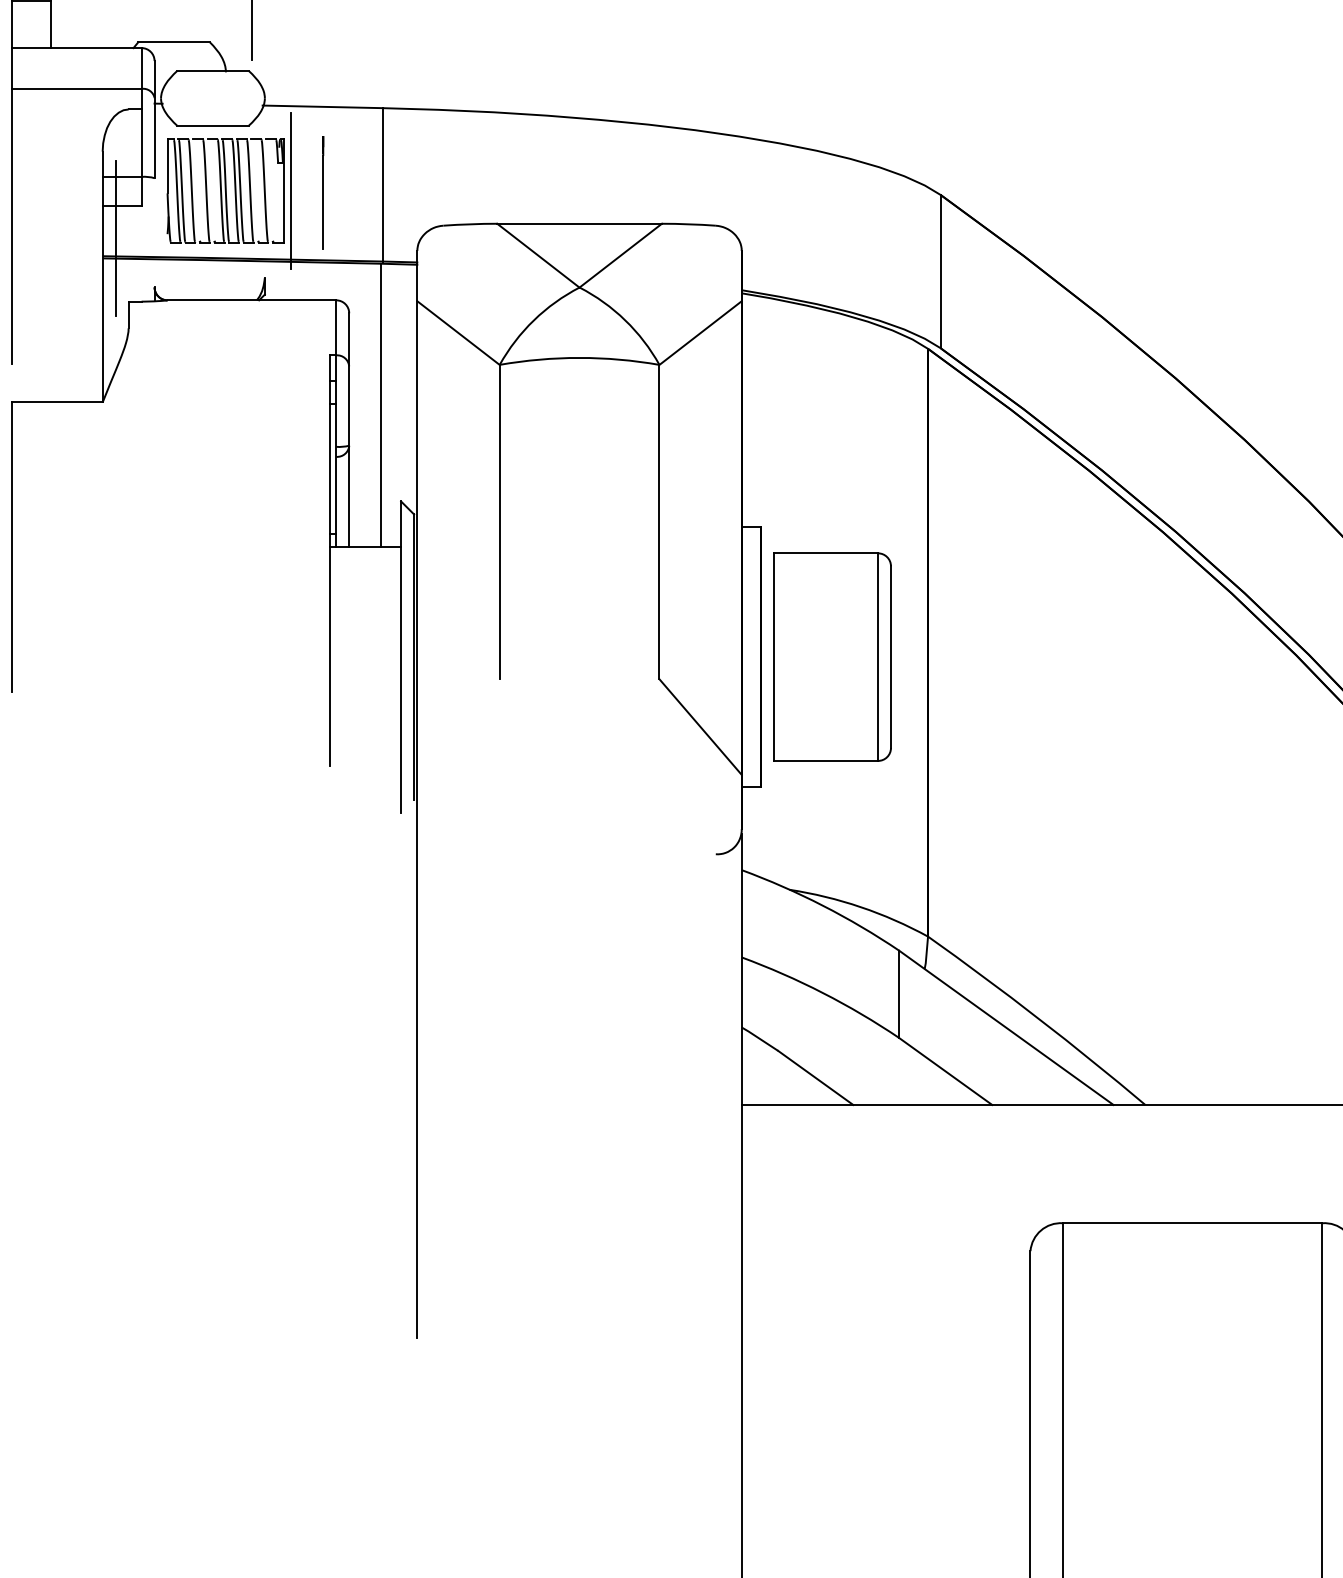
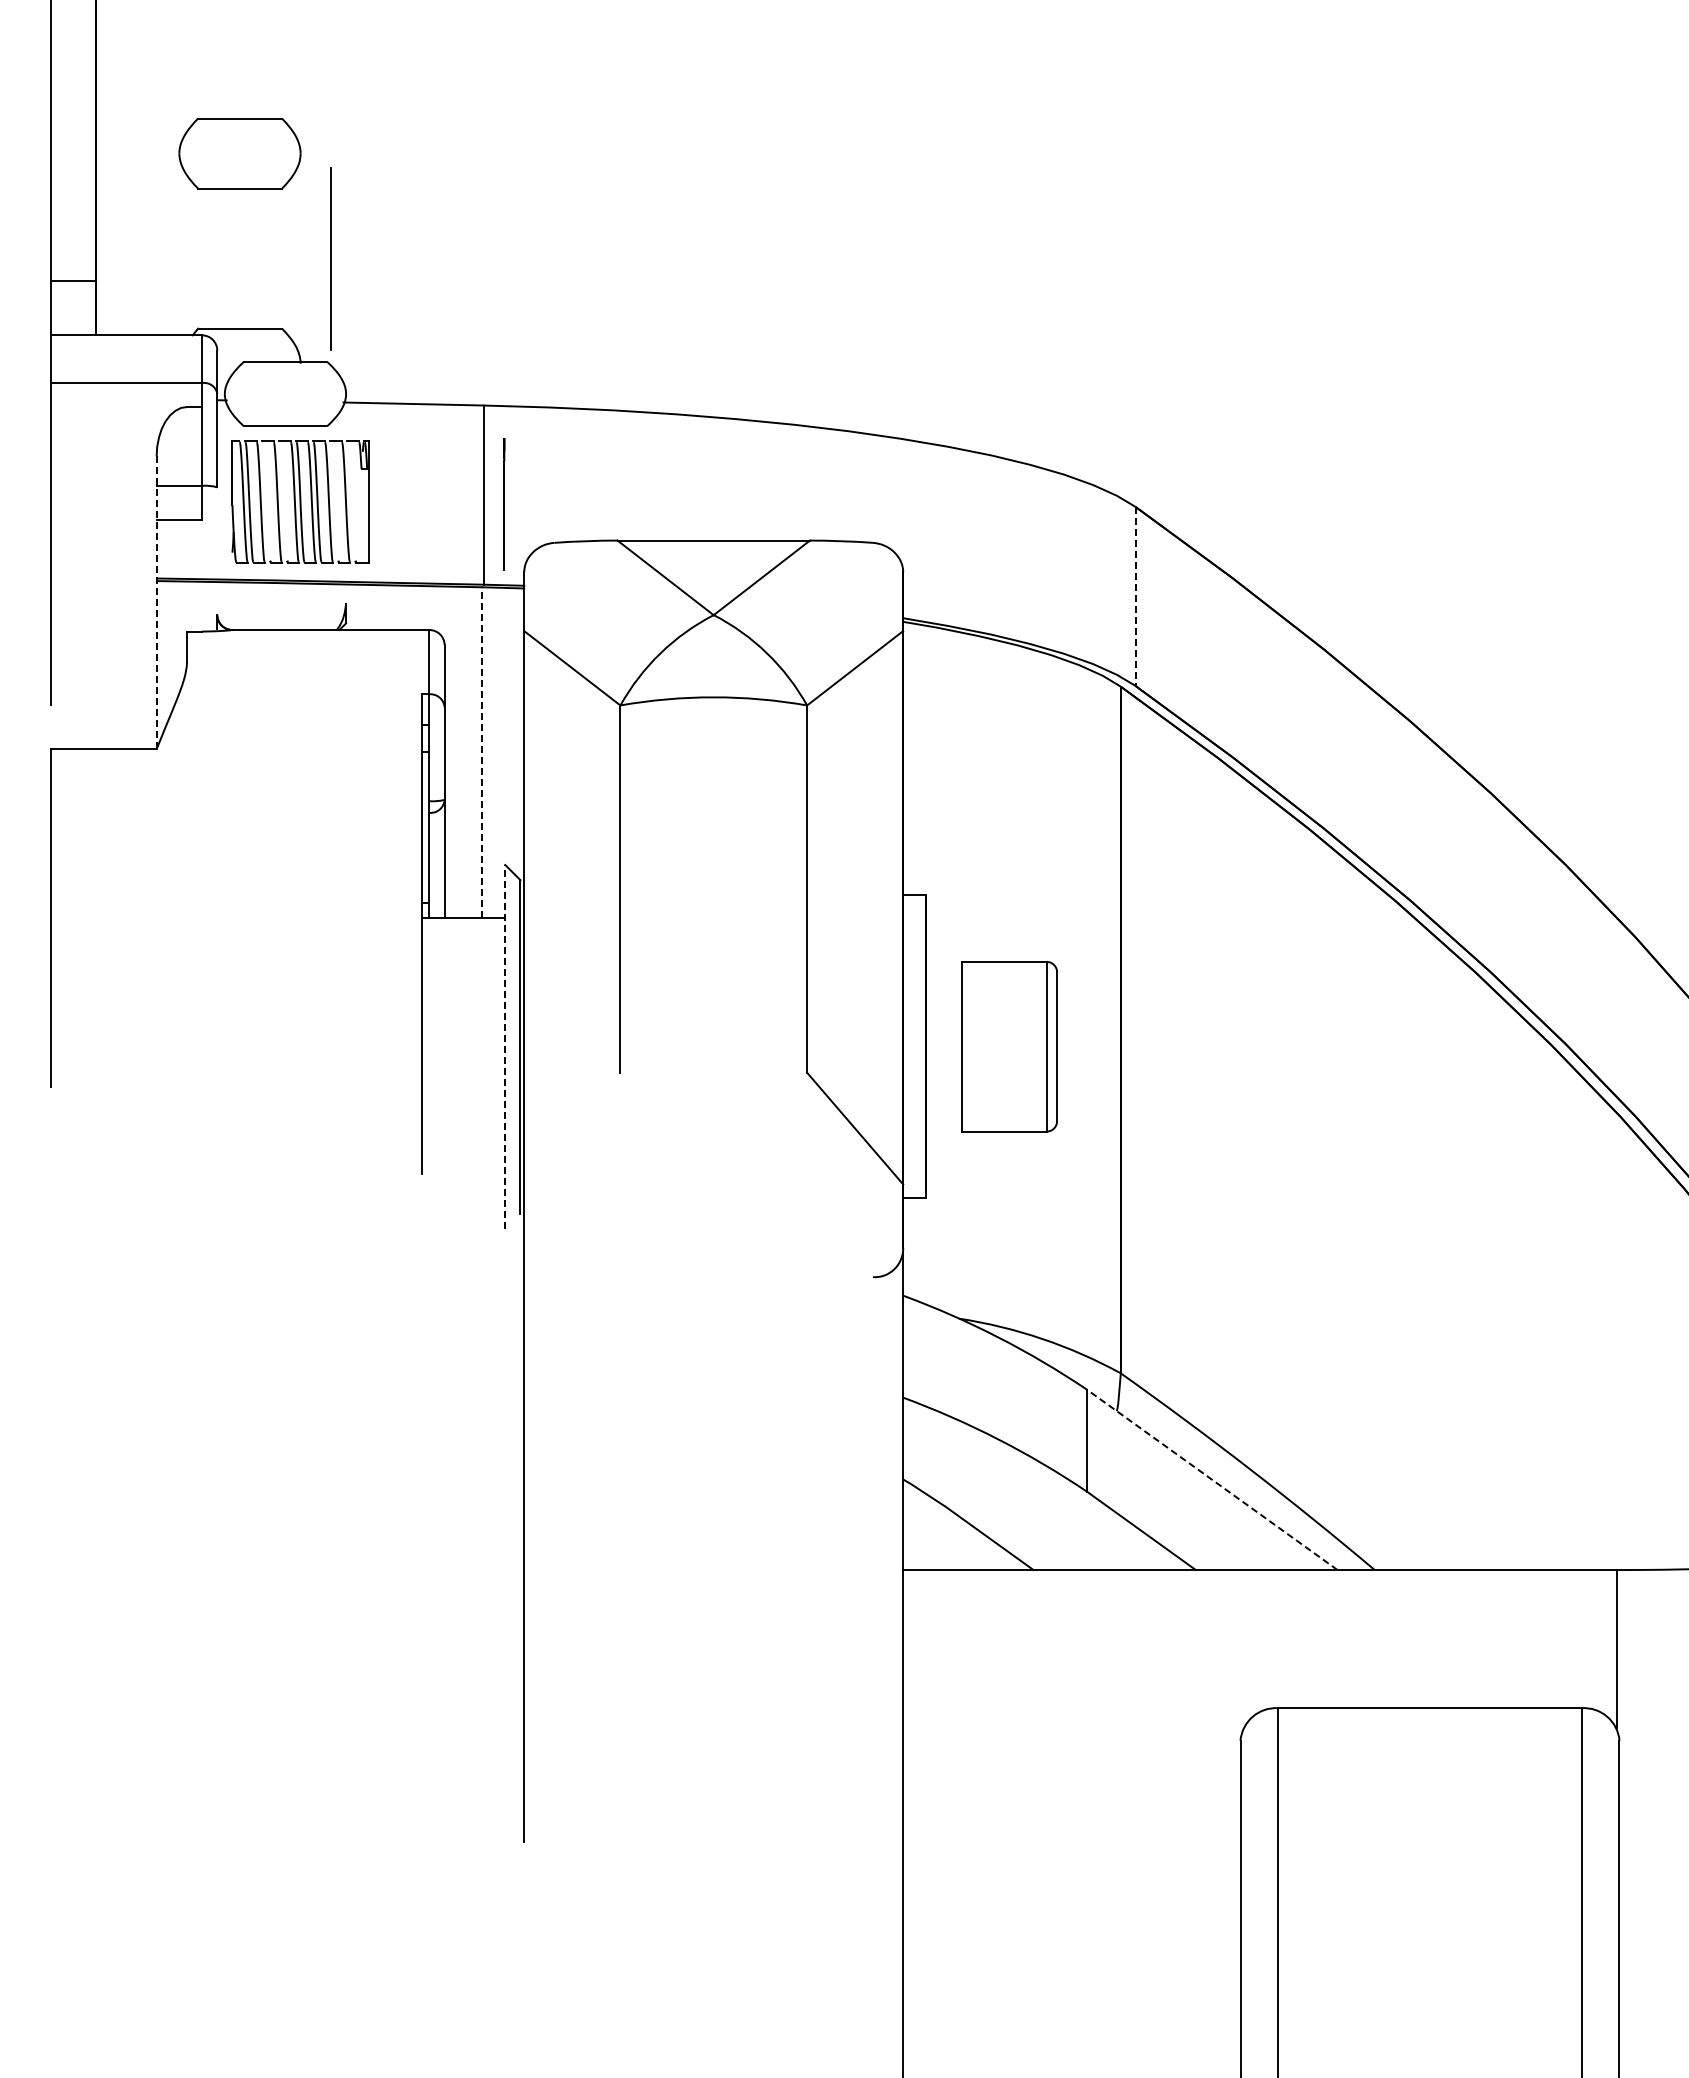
line: (290, 191) -> (376, 502), removed
line: (323, 192) -> (504, 504), moved
line: (115, 238) -> (171, 557), removed
line: (940, 271) -> (1135, 596), solid -> dashed
line: (102, 276) -> (156, 602), solid -> dashed
line: (381, 405) -> (482, 752), solid -> dashed
line: (401, 656) -> (505, 1046), solid -> dashed
part: (832, 656) -> (1009, 1046), size x0.7
line: (1005, 1027) -> (1211, 1479), solid -> dashed

